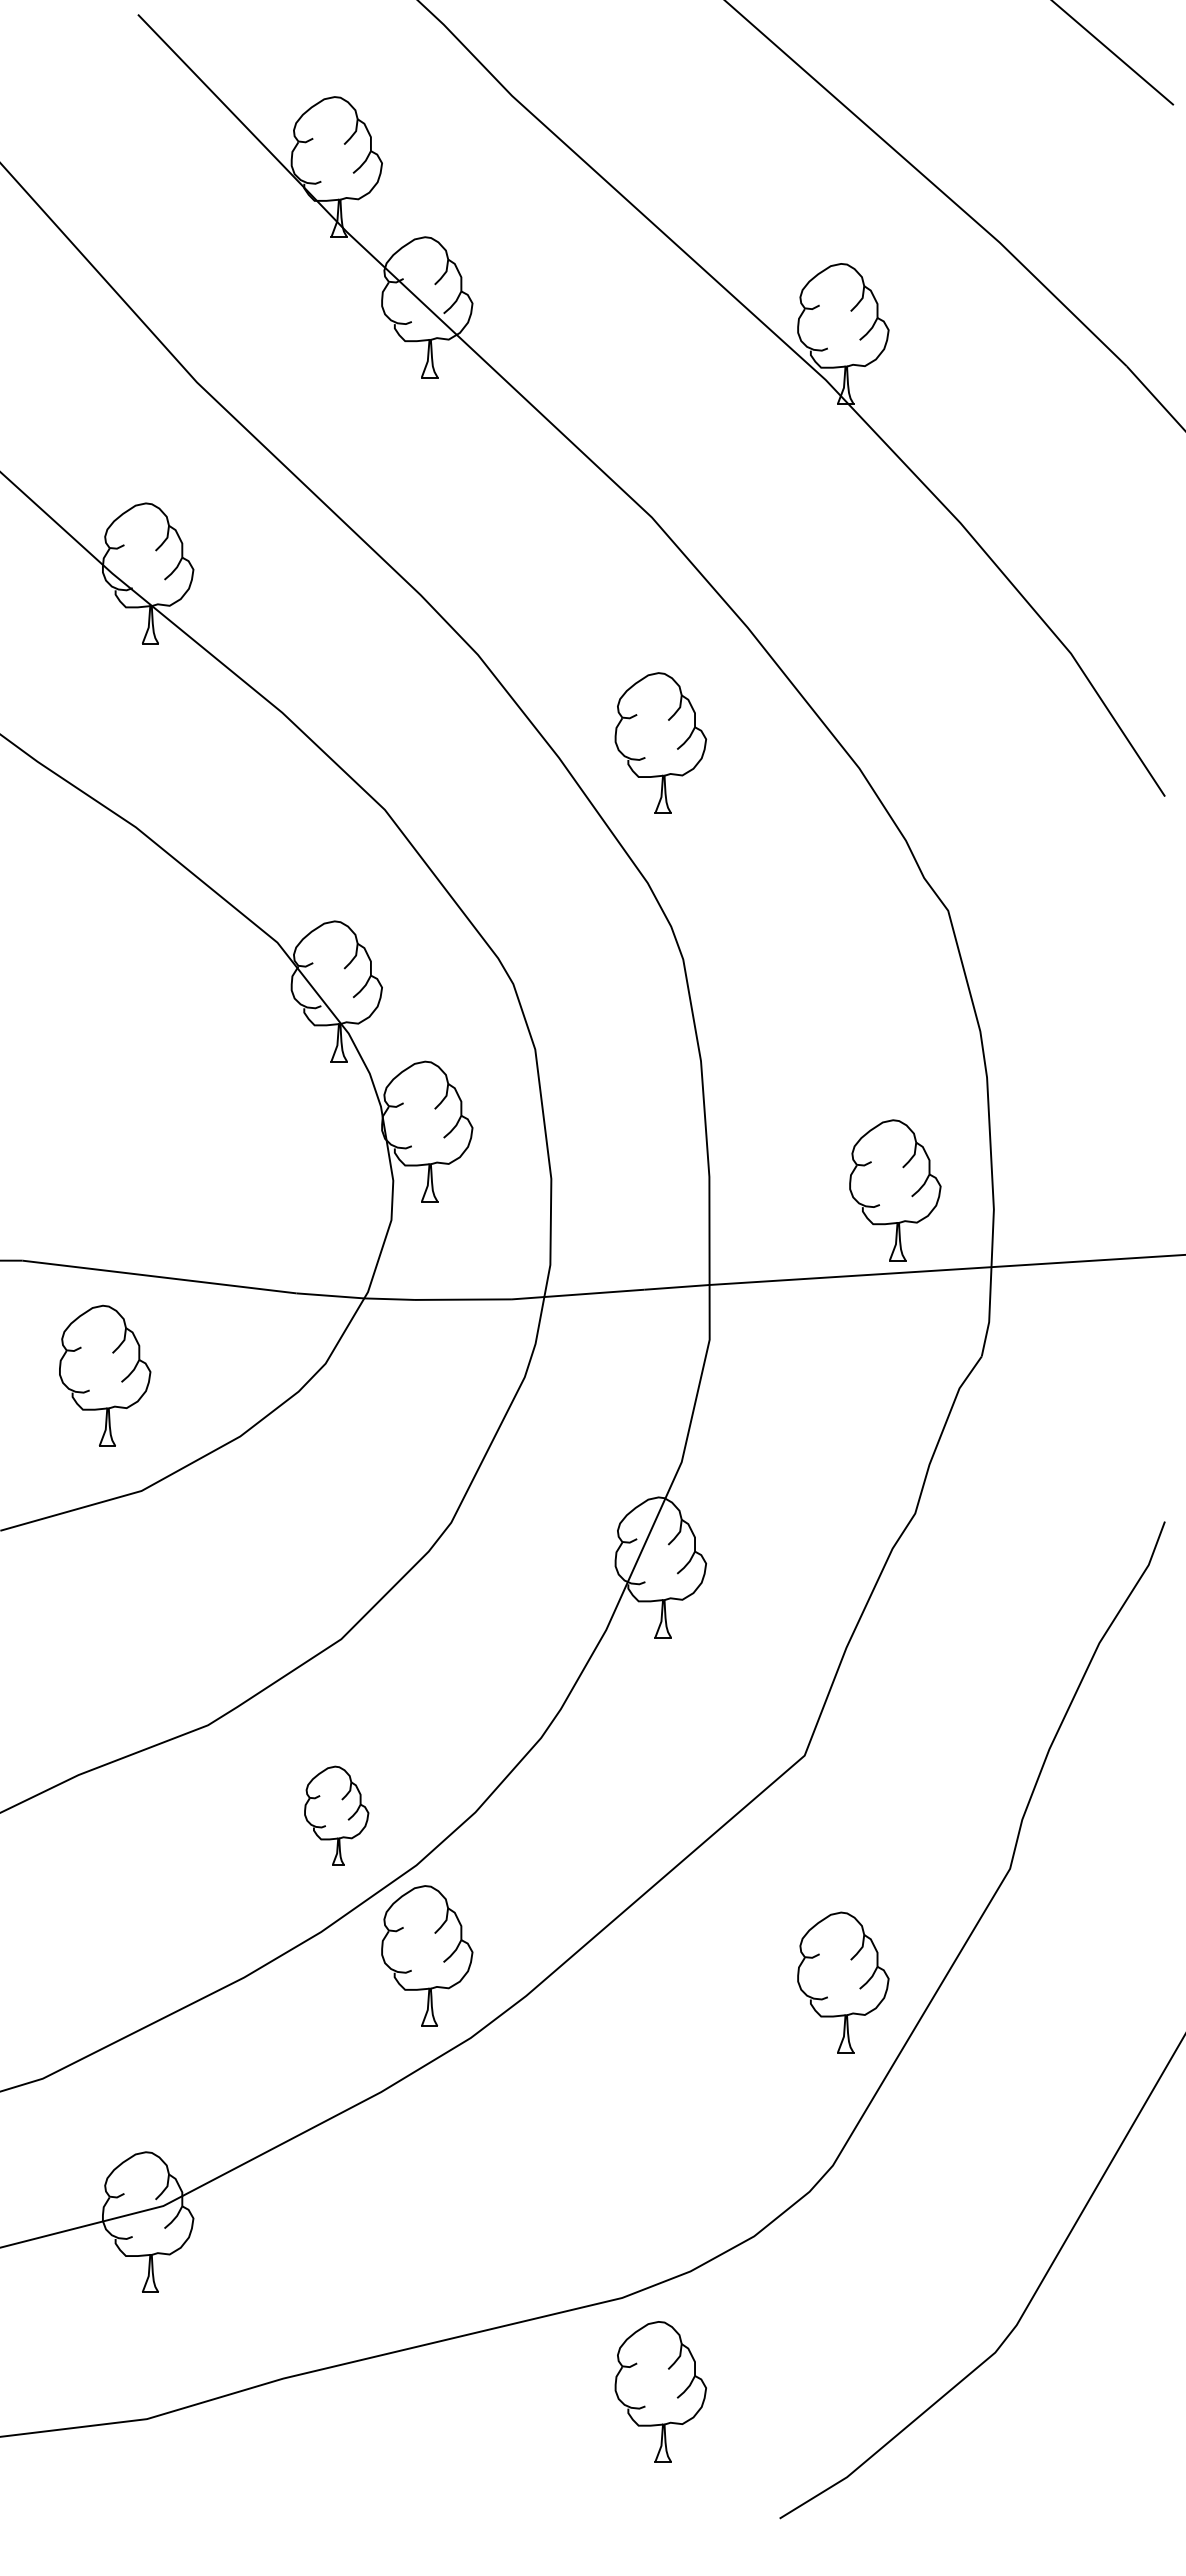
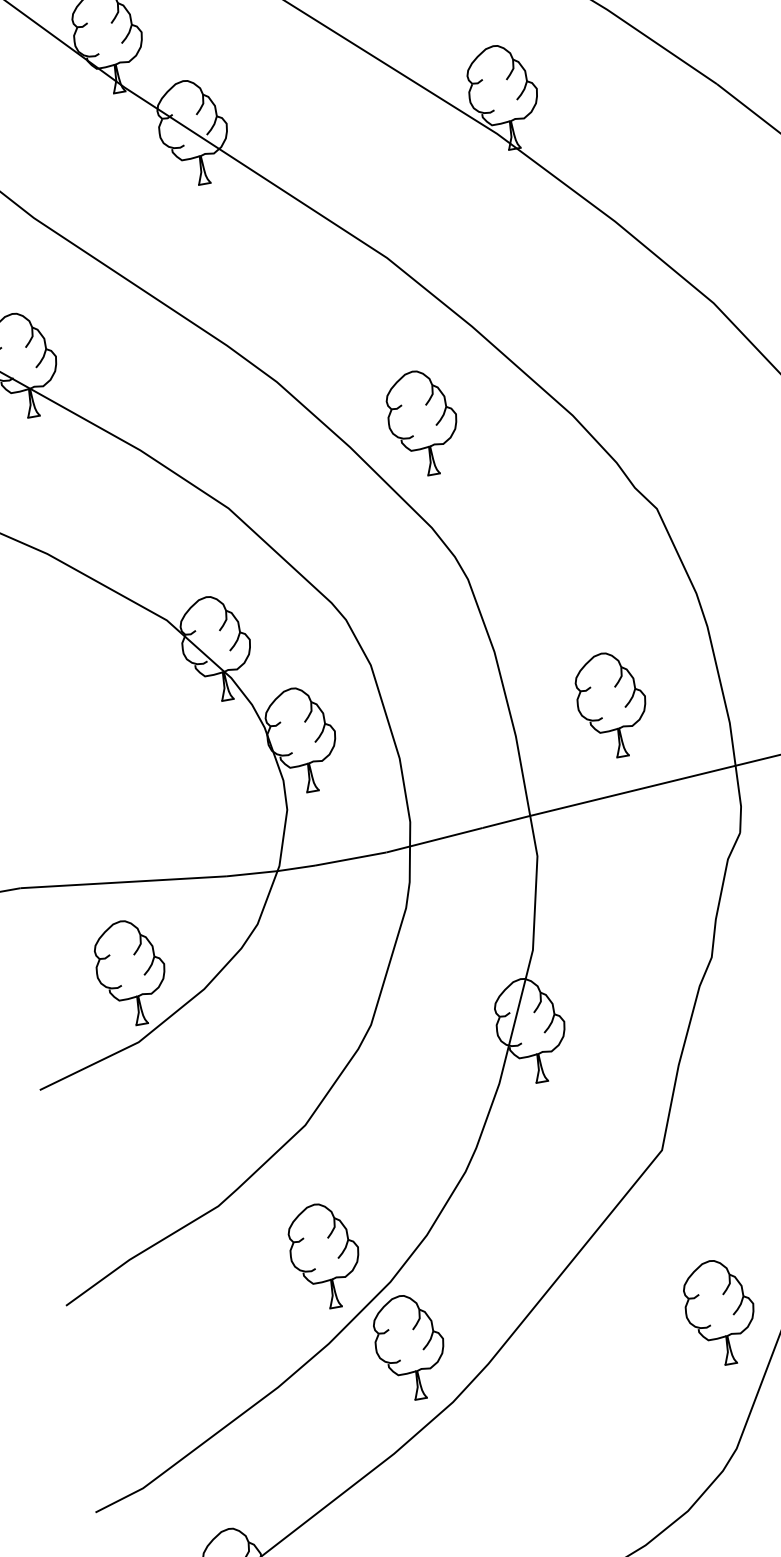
part: (895, 1190) -> (612, 705), moved
part: (105, 1375) -> (131, 972), moved
part: (336, 1815) -> (324, 1255), size x1.43

